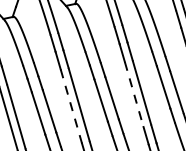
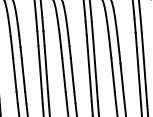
line: (133, 93) -> (89, 74), dashed -> solid
line: (71, 106) -> (40, 74), dashed -> solid

